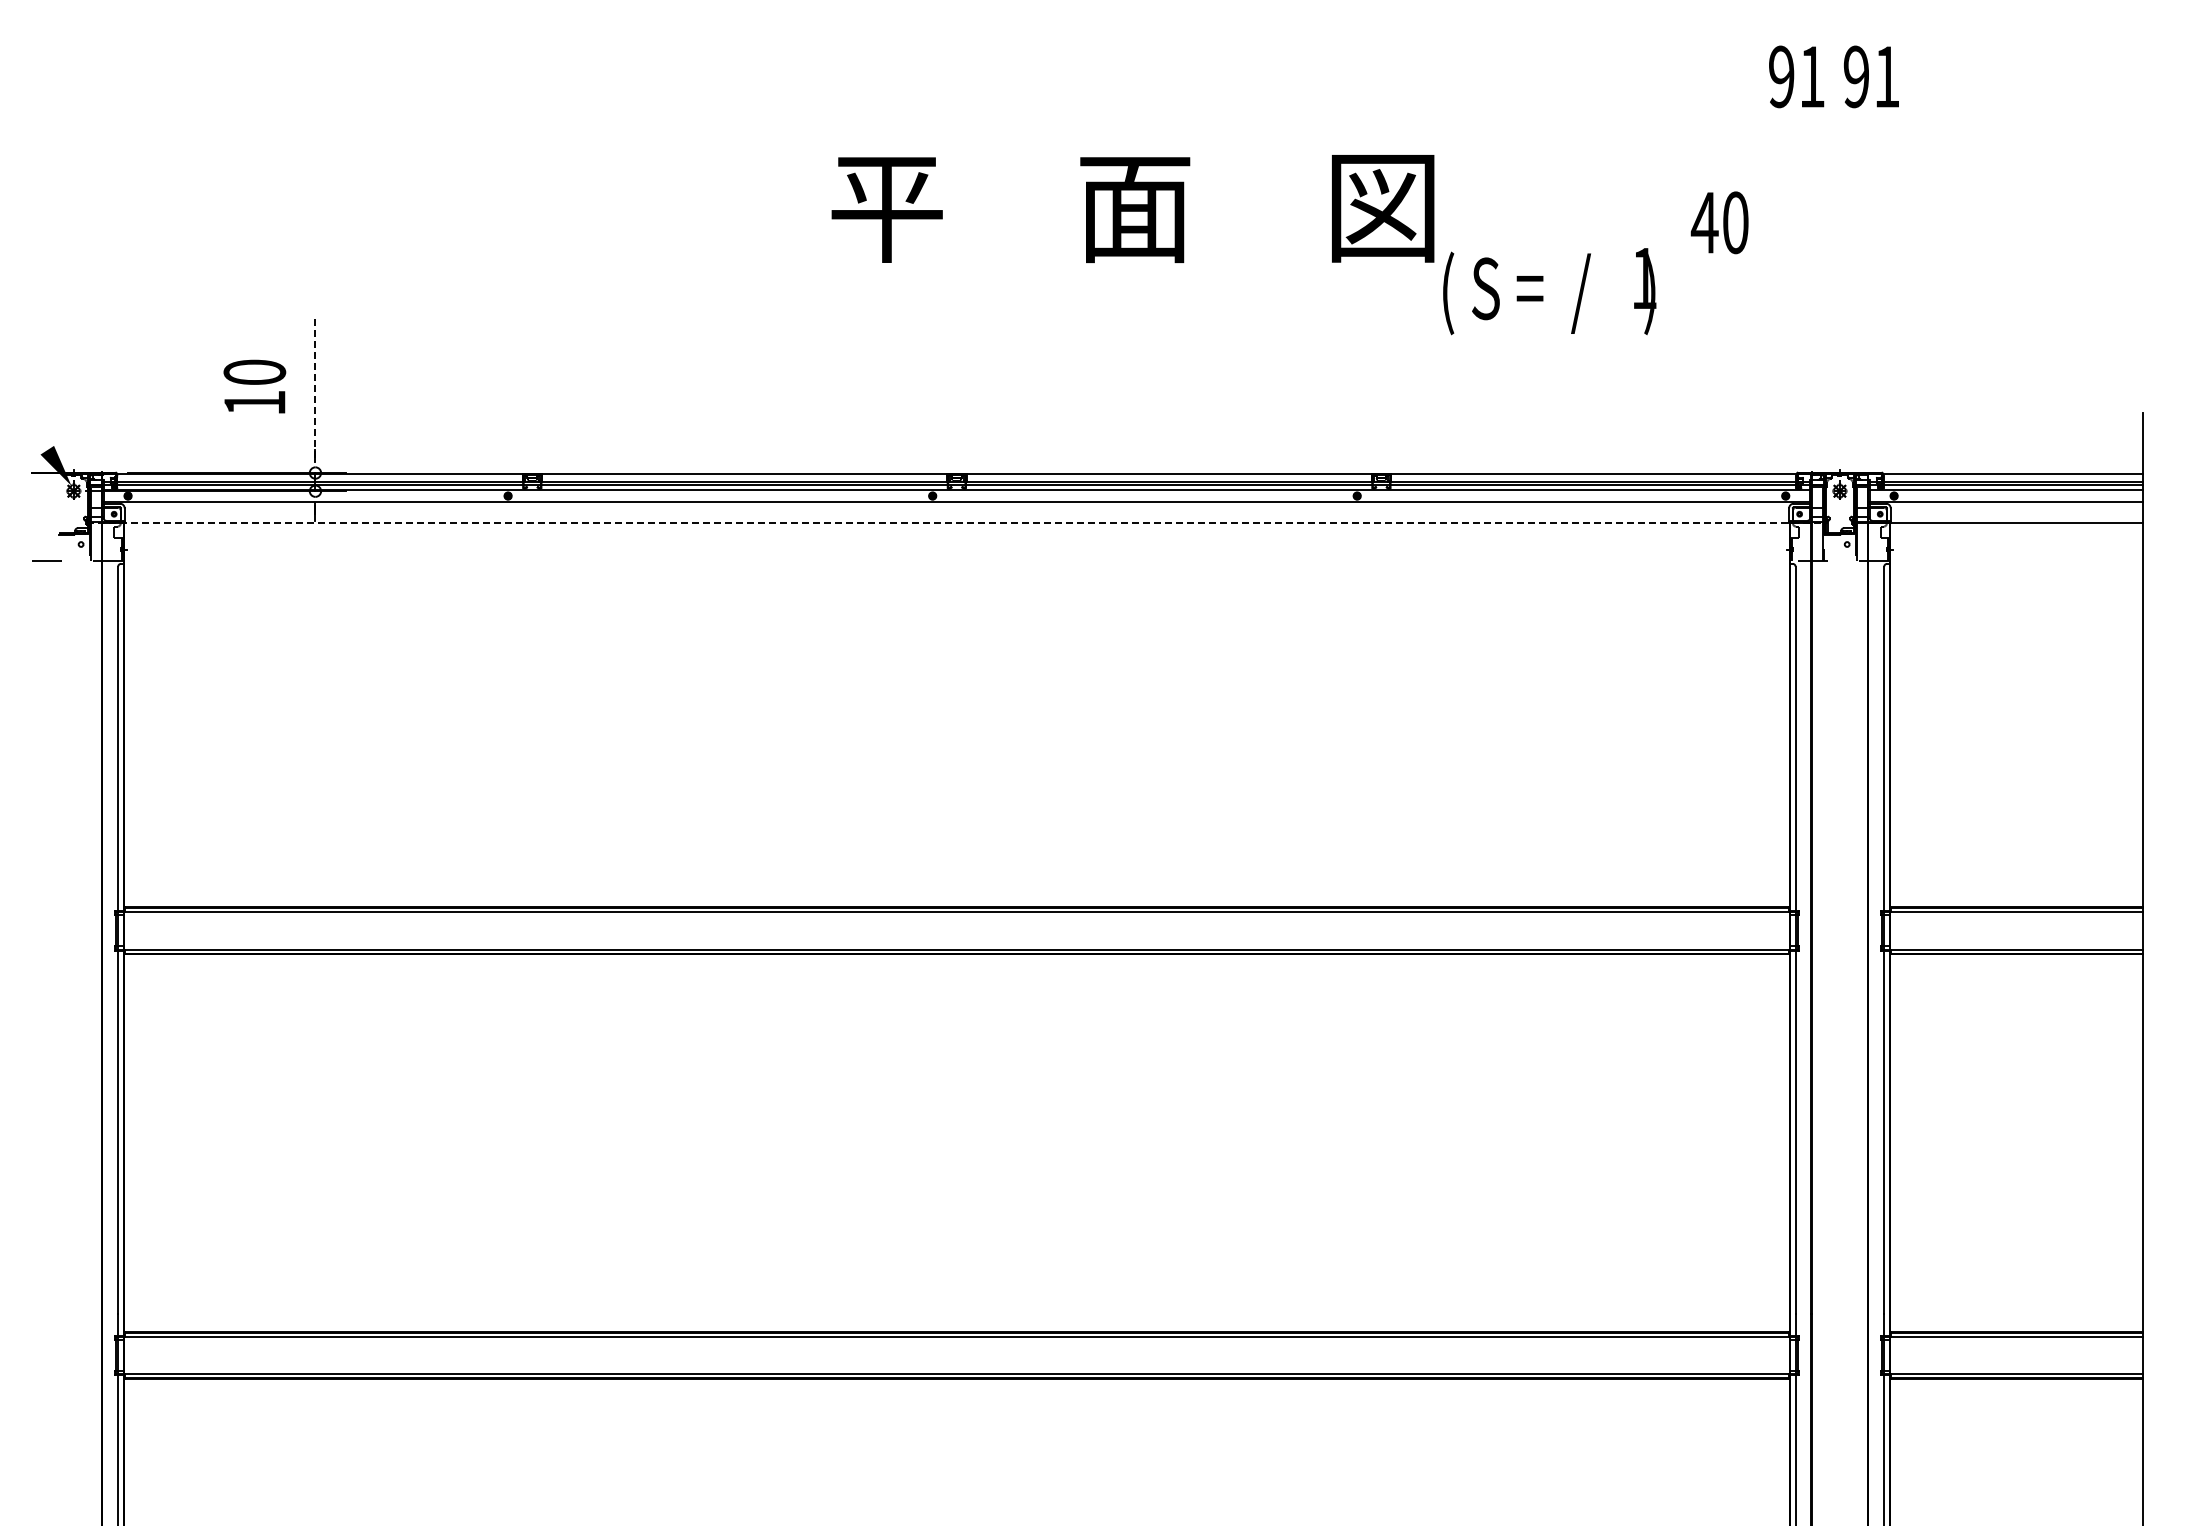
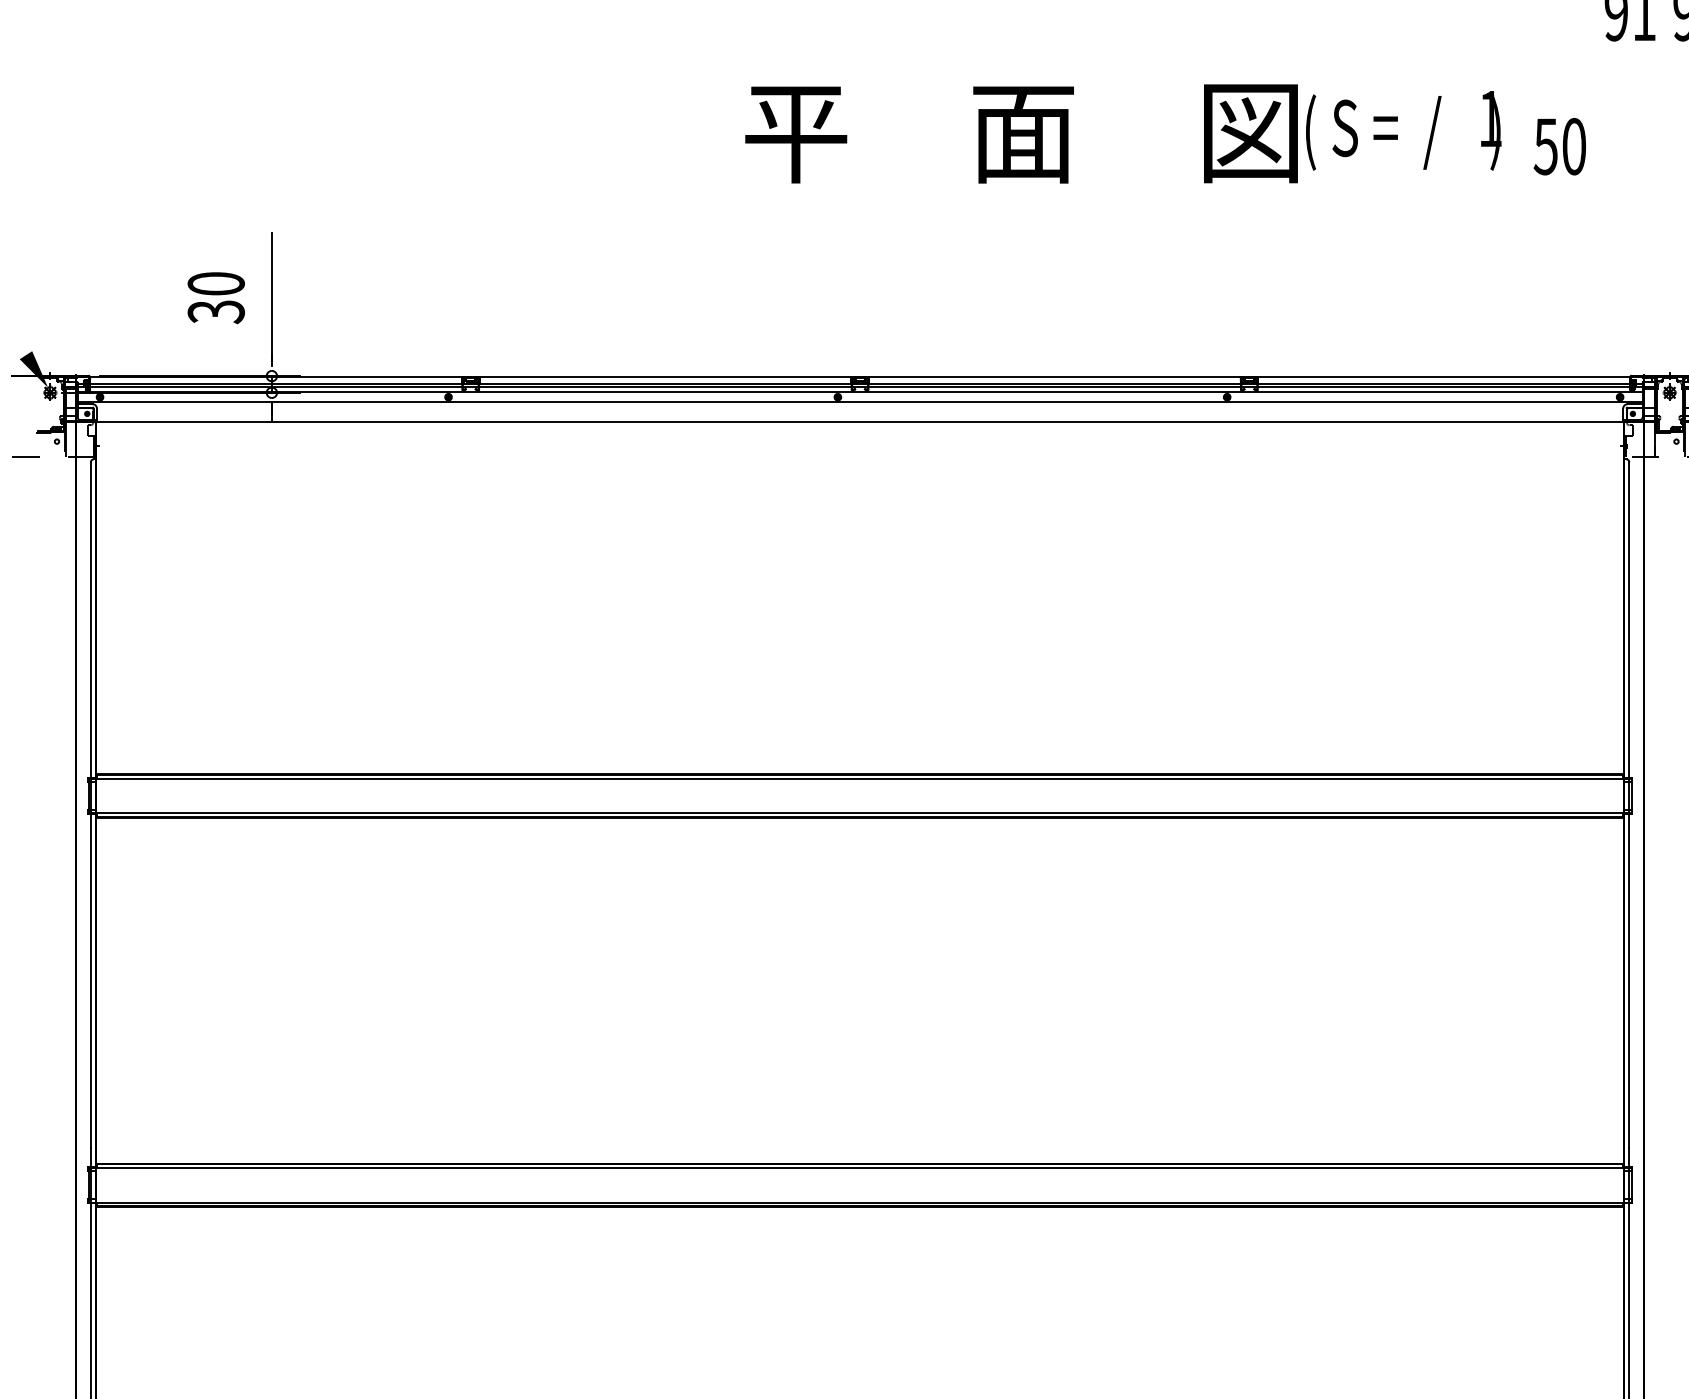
text: (1704, 223) -> (1545, 147), 40 -> 50
text: (1549, 291) -> (1403, 130), moved
line: (315, 387) -> (271, 297), dashed -> solid
text: (254, 403) -> (215, 312), 10 -> 30
line: (956, 522) -> (859, 421), dashed -> solid

